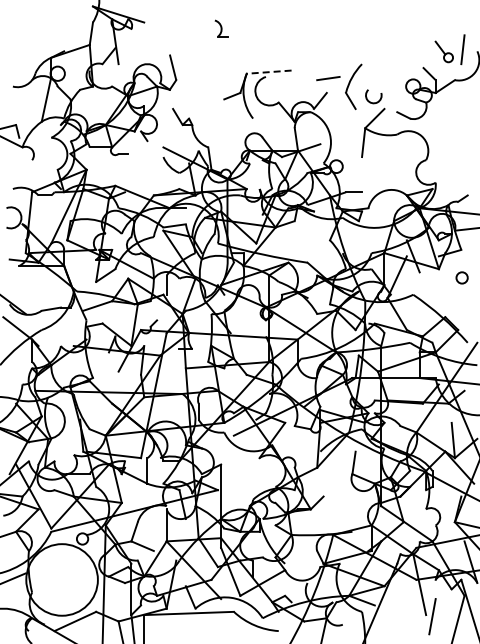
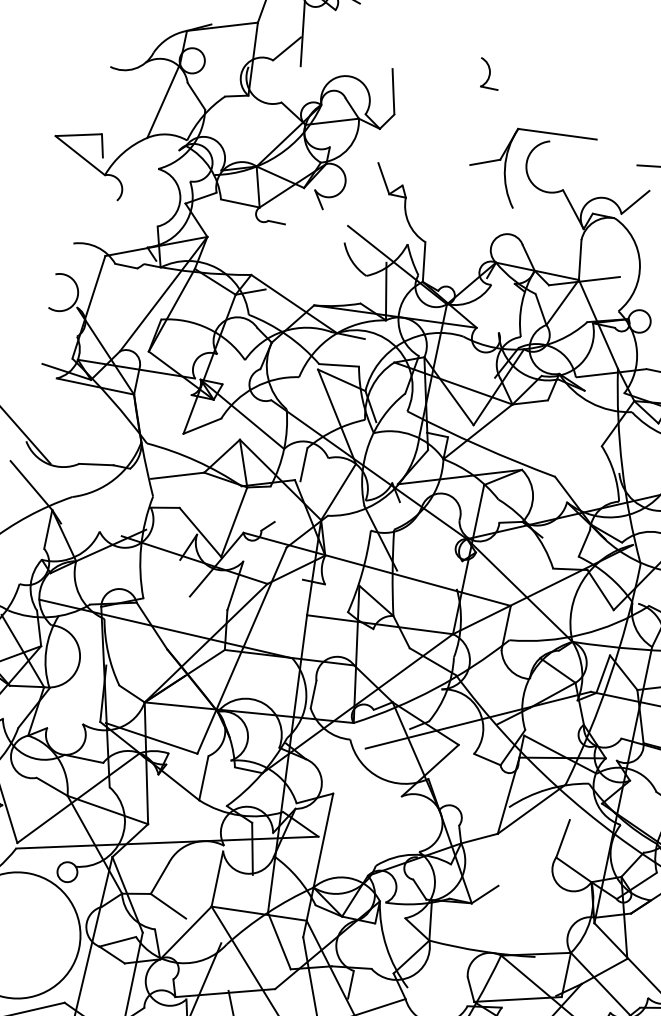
part: (221, 28) -> (489, 73), moved
line: (268, 72) -> (556, 134), dashed -> solid

